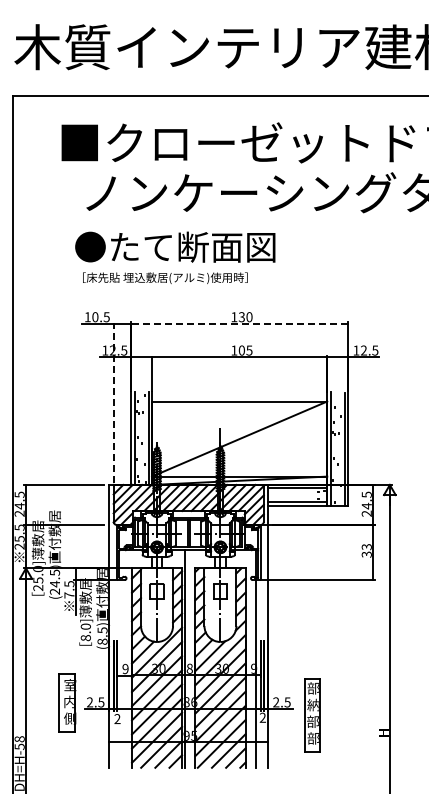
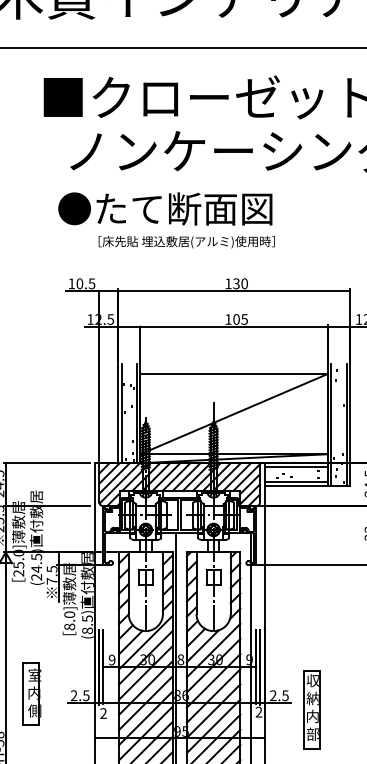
text: (165, 277) -> (186, 241), moved
line: (239, 323) -> (233, 290), dashed -> solid
line: (113, 403) -> (99, 376), dashed -> solid
text: (312, 688) -> (312, 680), 部 -> 収
part: (67, 702) -> (31, 693), moved
text: (312, 721) -> (312, 716), 部 -> 内

